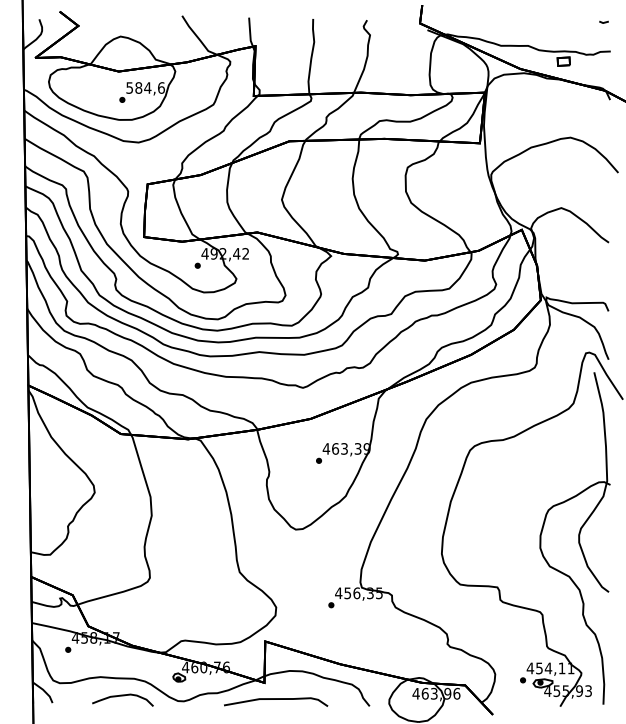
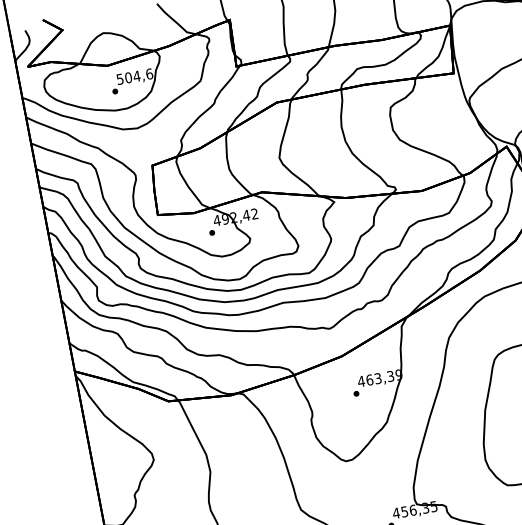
text: (138, 87) -> (128, 77), 584,6 -> 504,6

